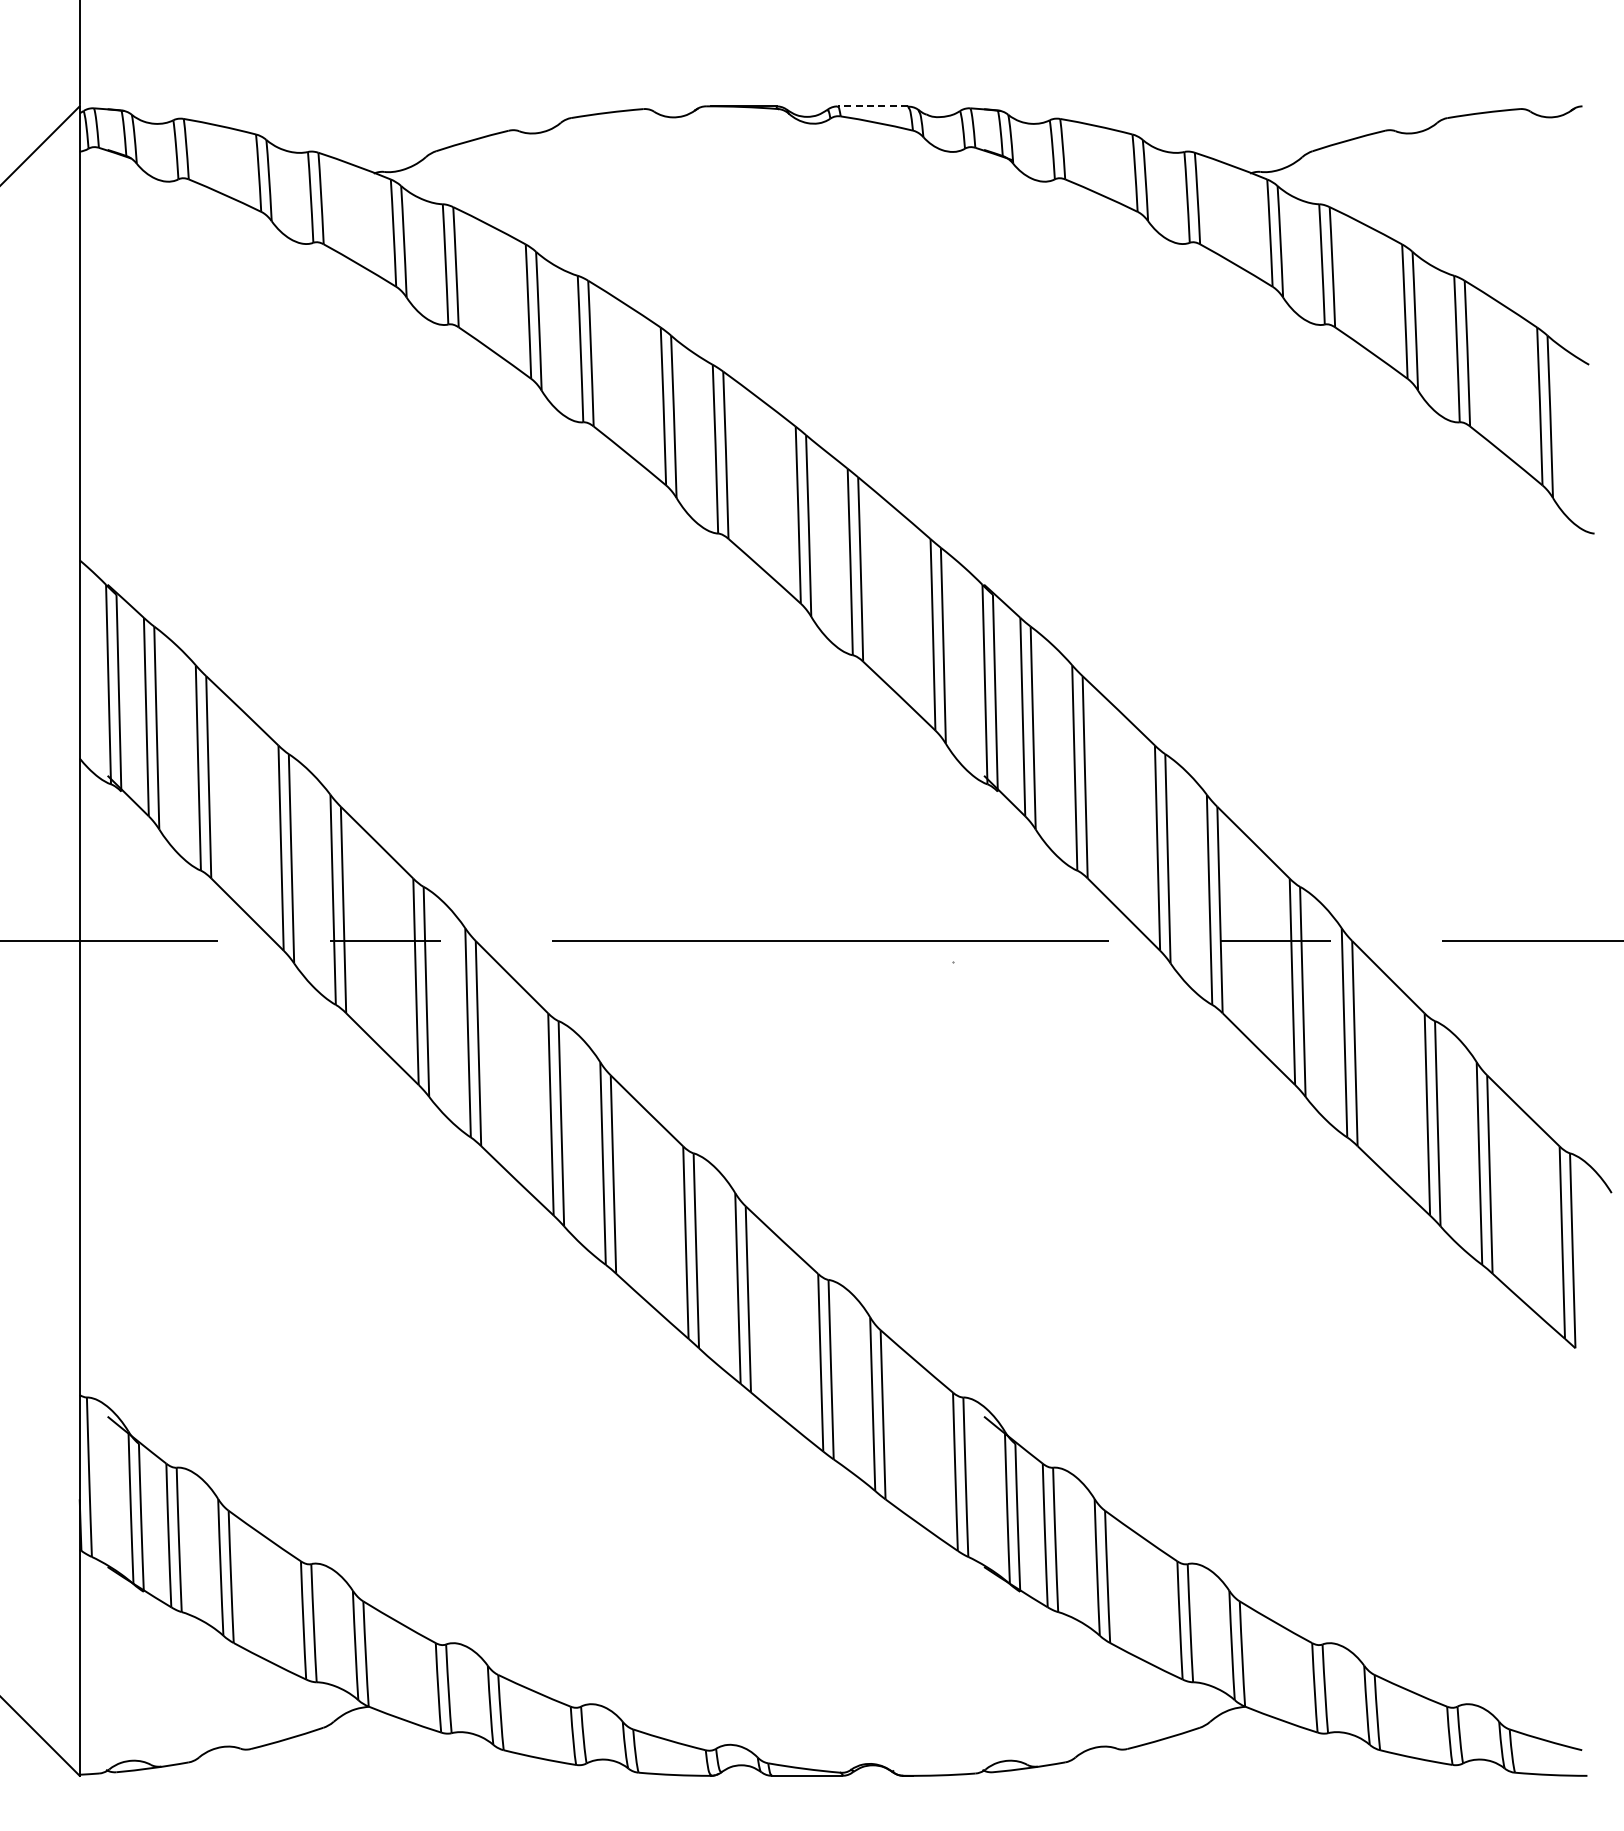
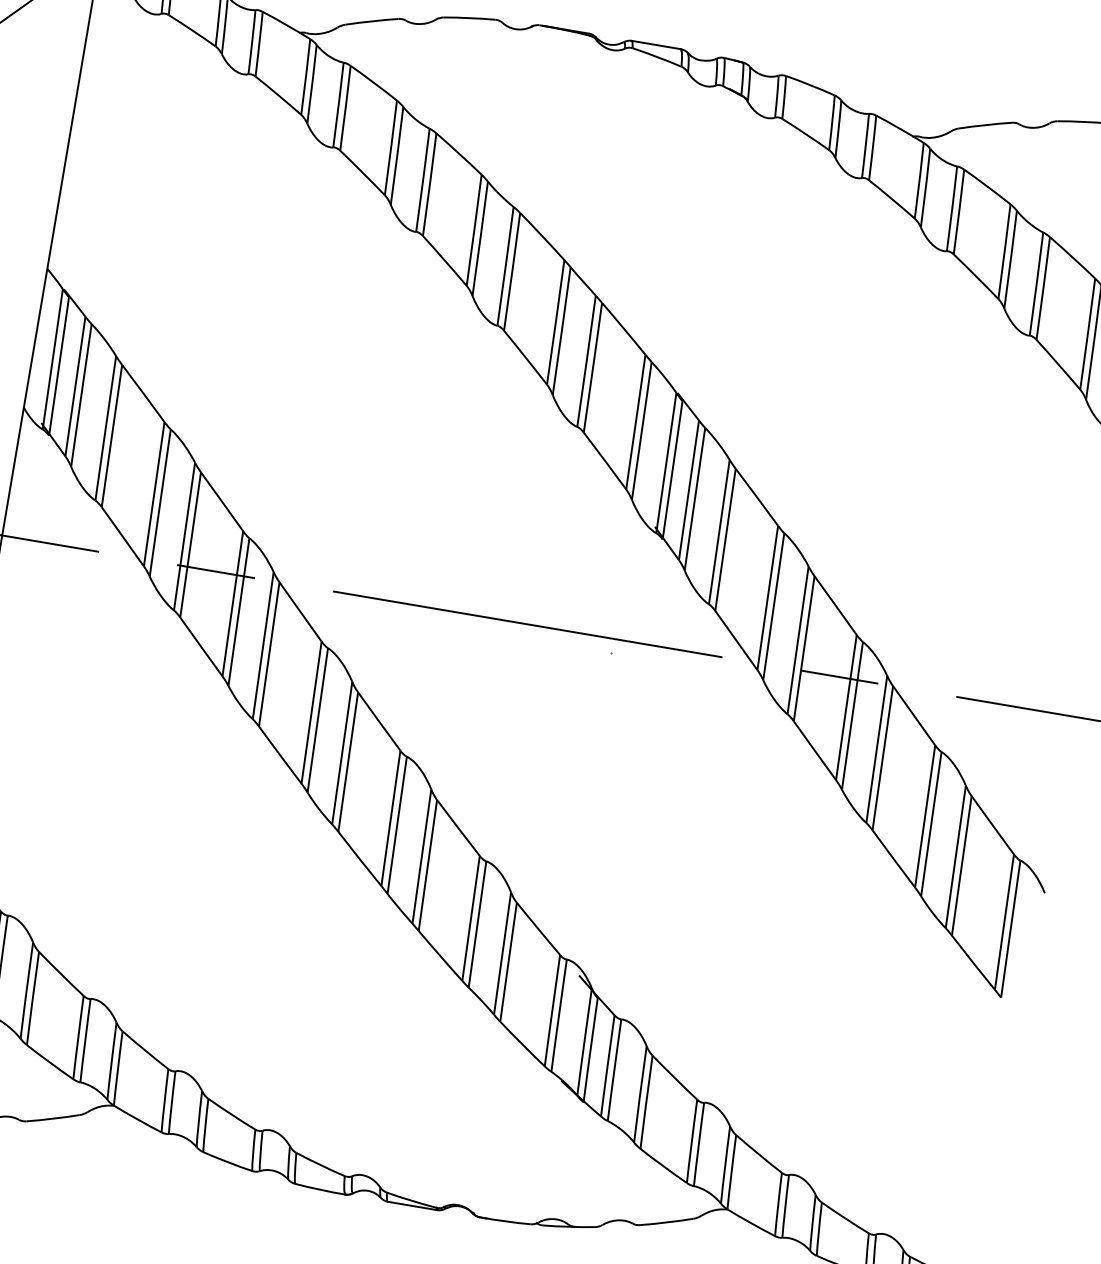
line: (872, 106) -> (656, 45), dashed -> solid

